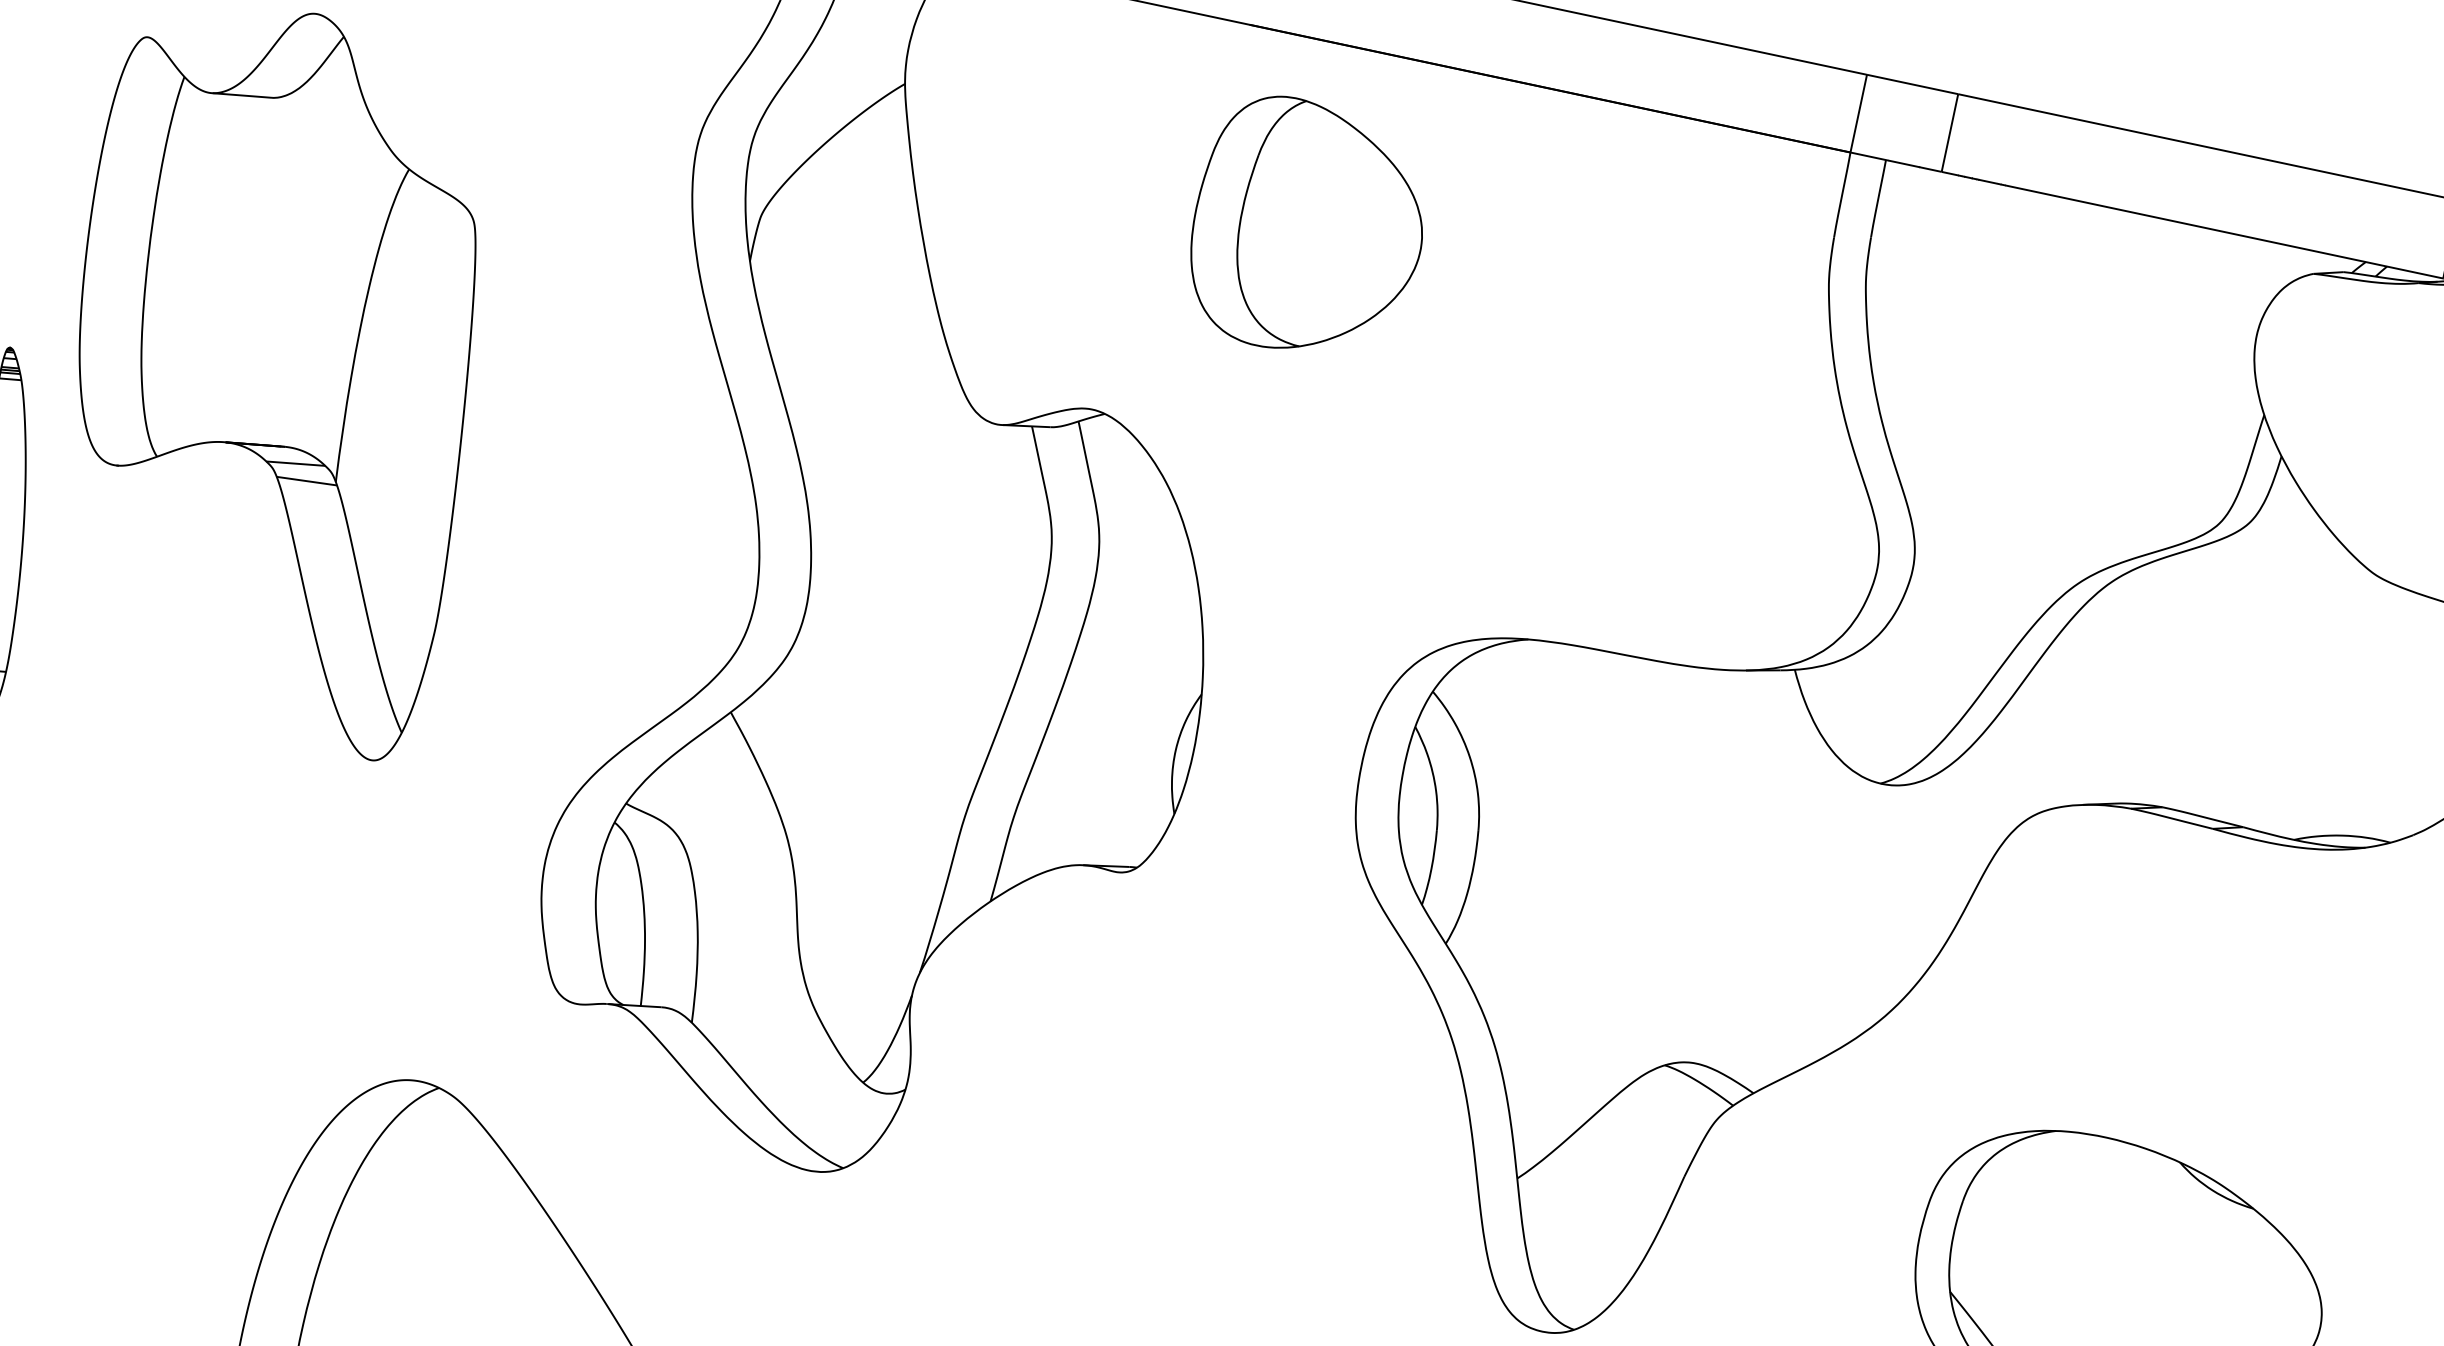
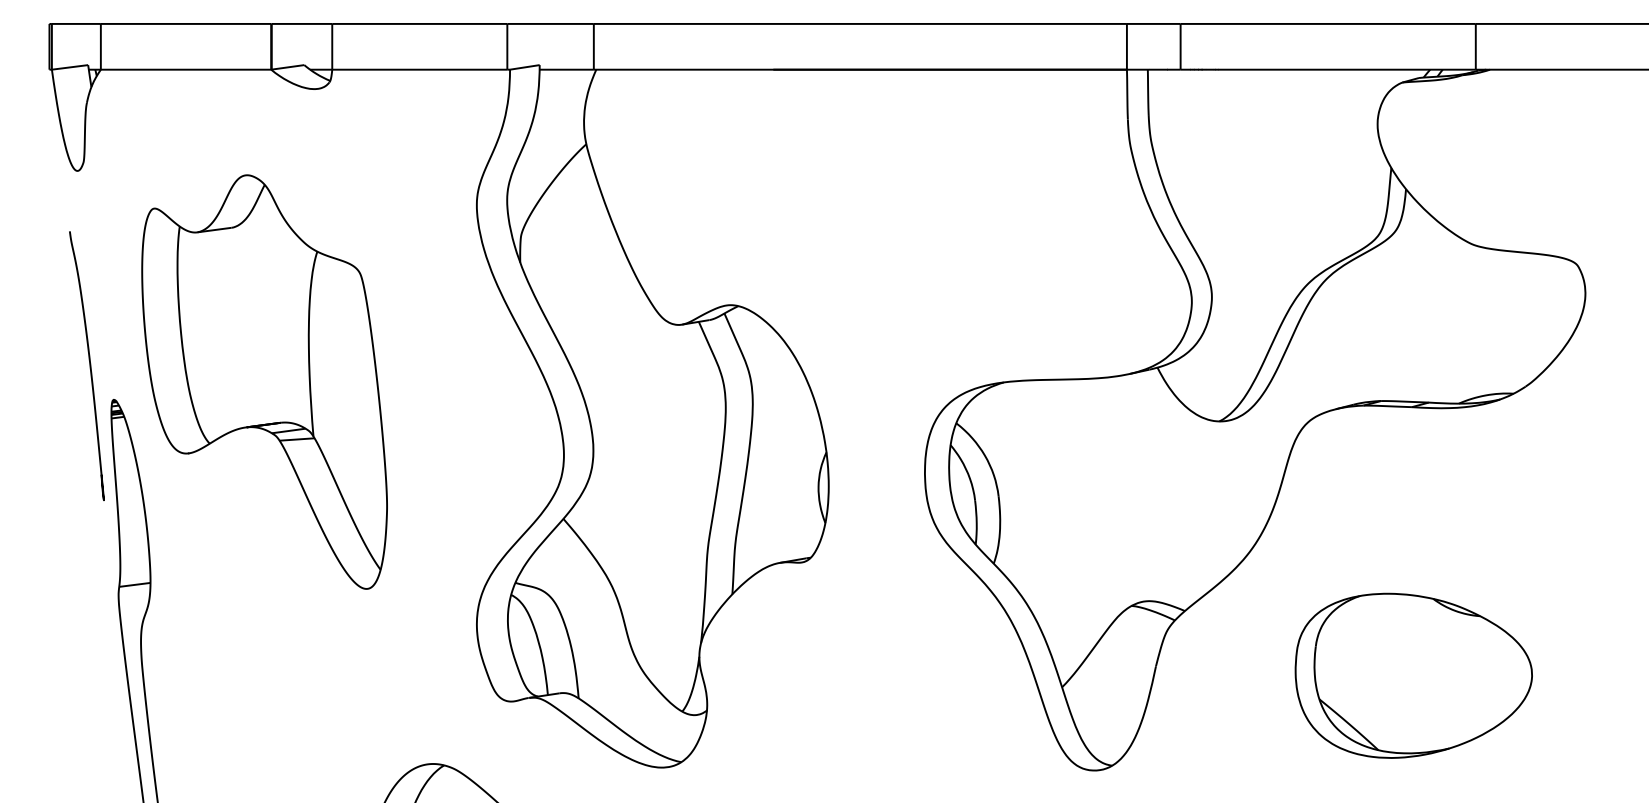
part: (1307, 228) -> (830, 177), removed

